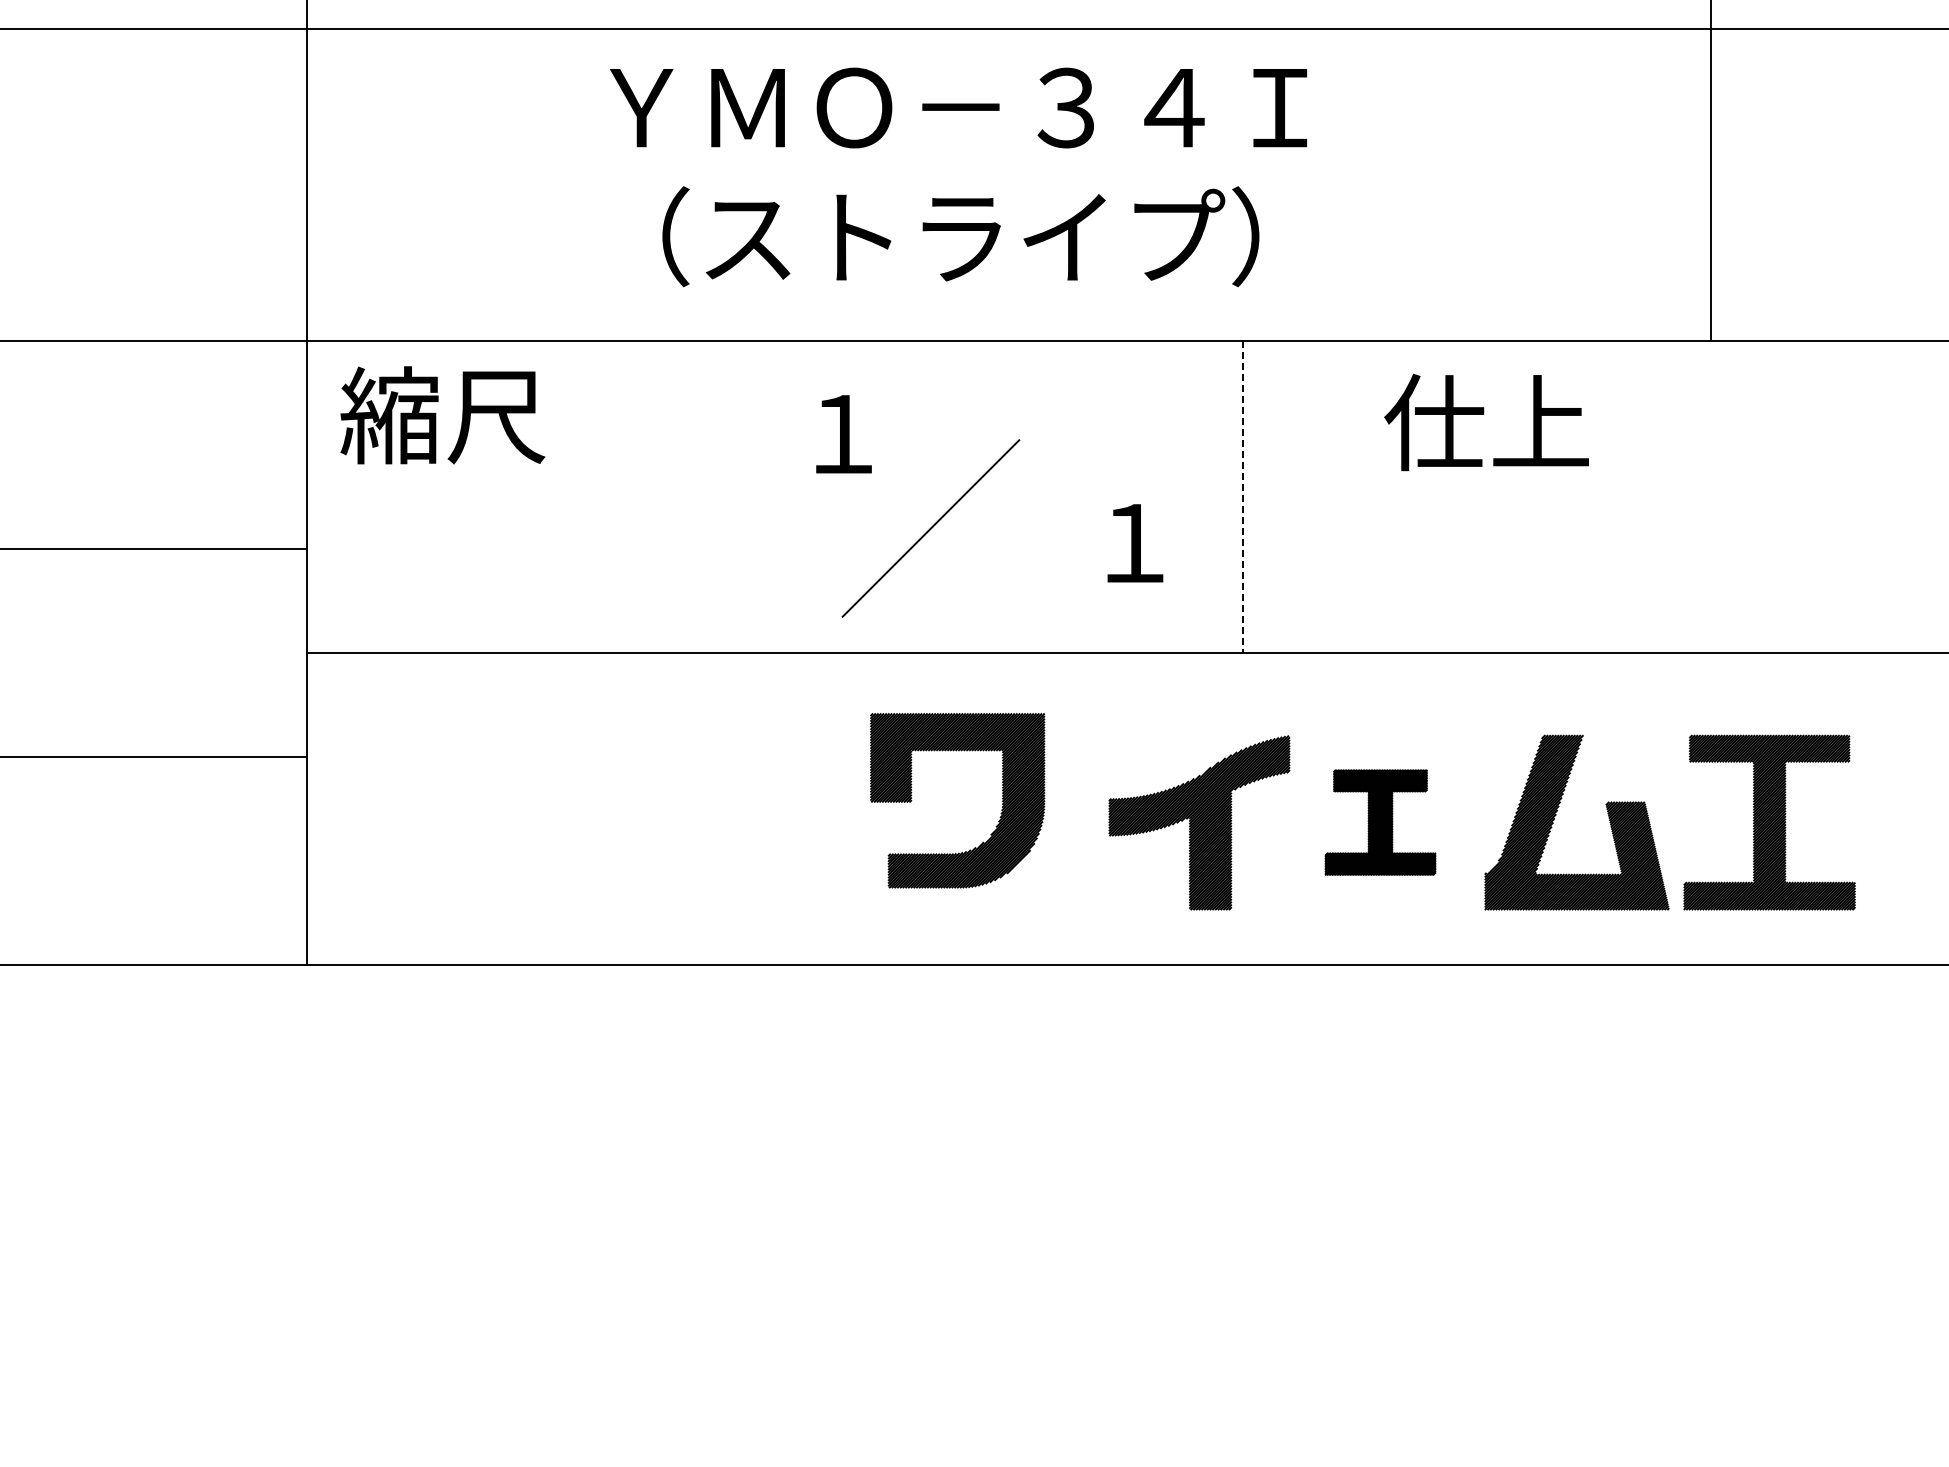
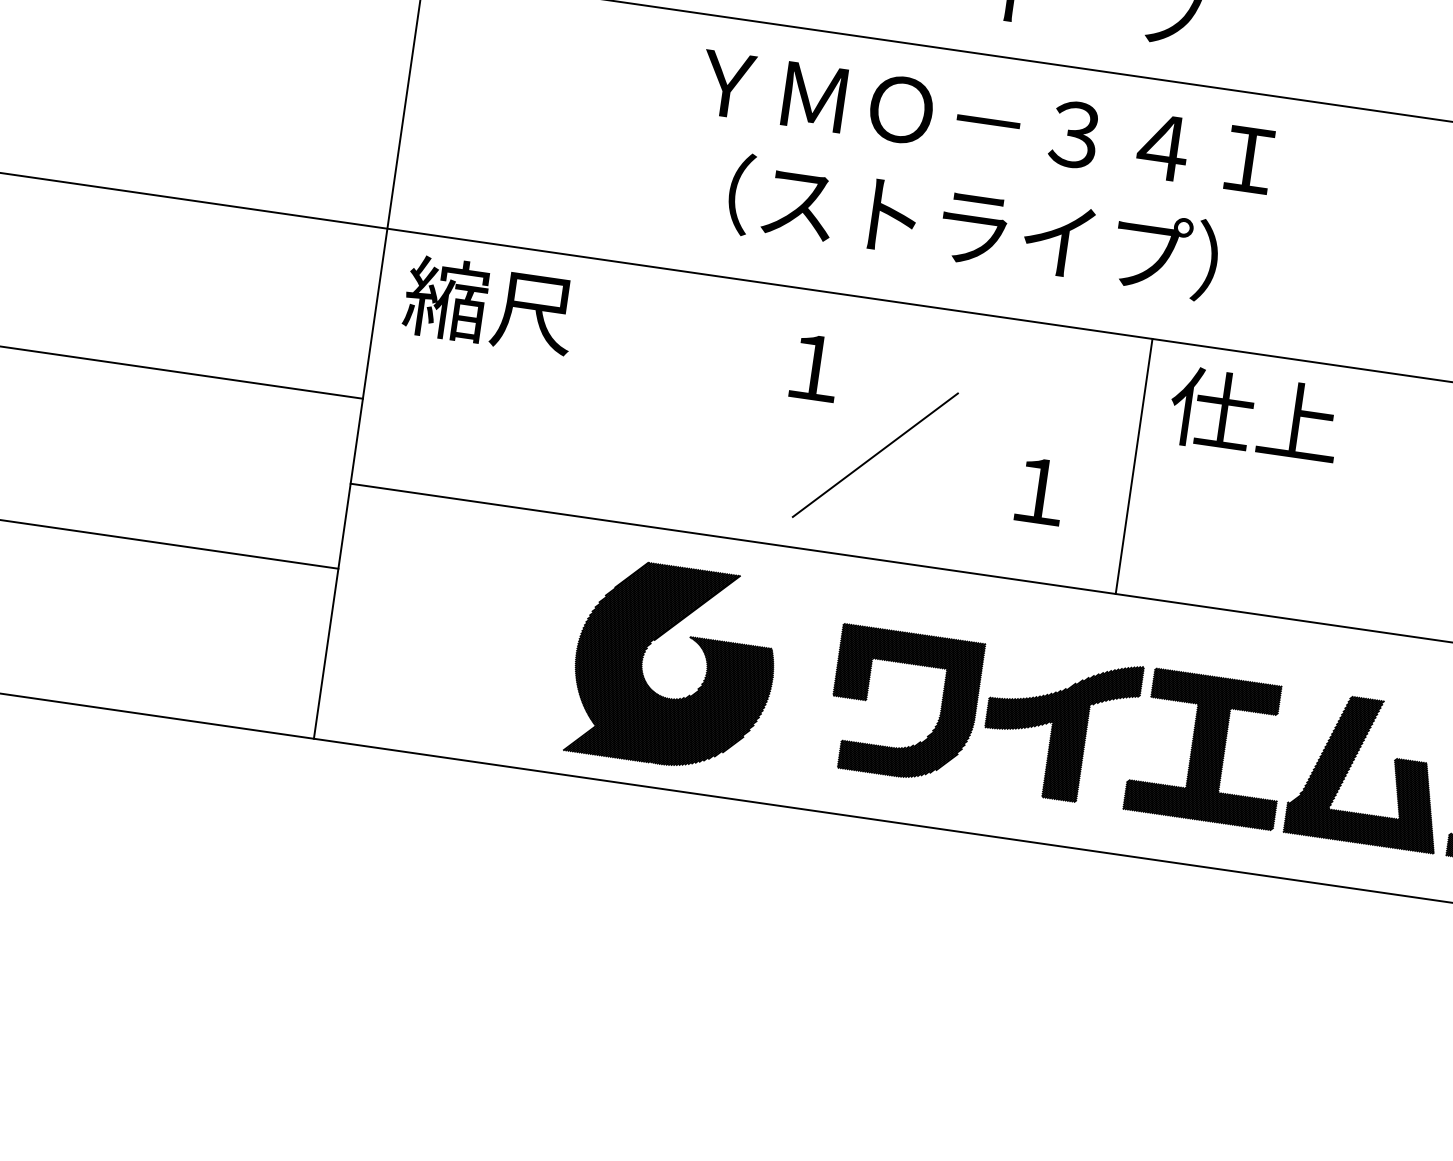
text: (958, 177) -> (978, 178), moved
text: (1486, 422) -> (1254, 415), moved
line: (1242, 497) -> (1133, 466), dashed -> solid
part: (699, 788) -> (655, 640), added
part: (1001, 807) -> (939, 715), moved
part: (1380, 822) -> (1208, 748), size x1.67

